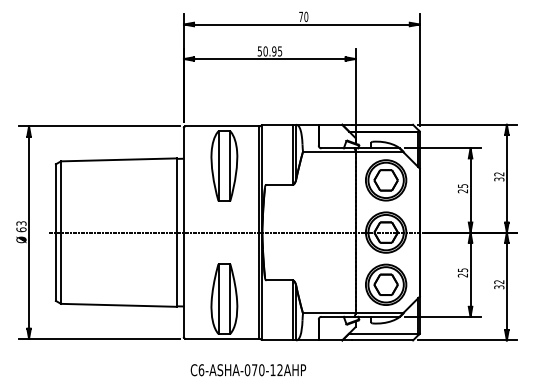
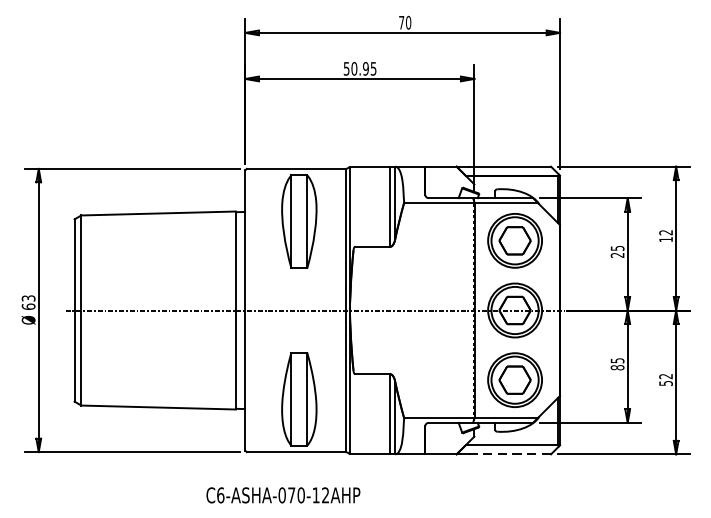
text: (499, 179) -> (666, 239), 32 -> 12
text: (463, 275) -> (618, 367), 25 -> 85
text: (498, 286) -> (664, 382), 32 -> 52
line: (382, 340) -> (510, 454), solid -> dashed
text: (248, 370) -> (283, 495), moved

